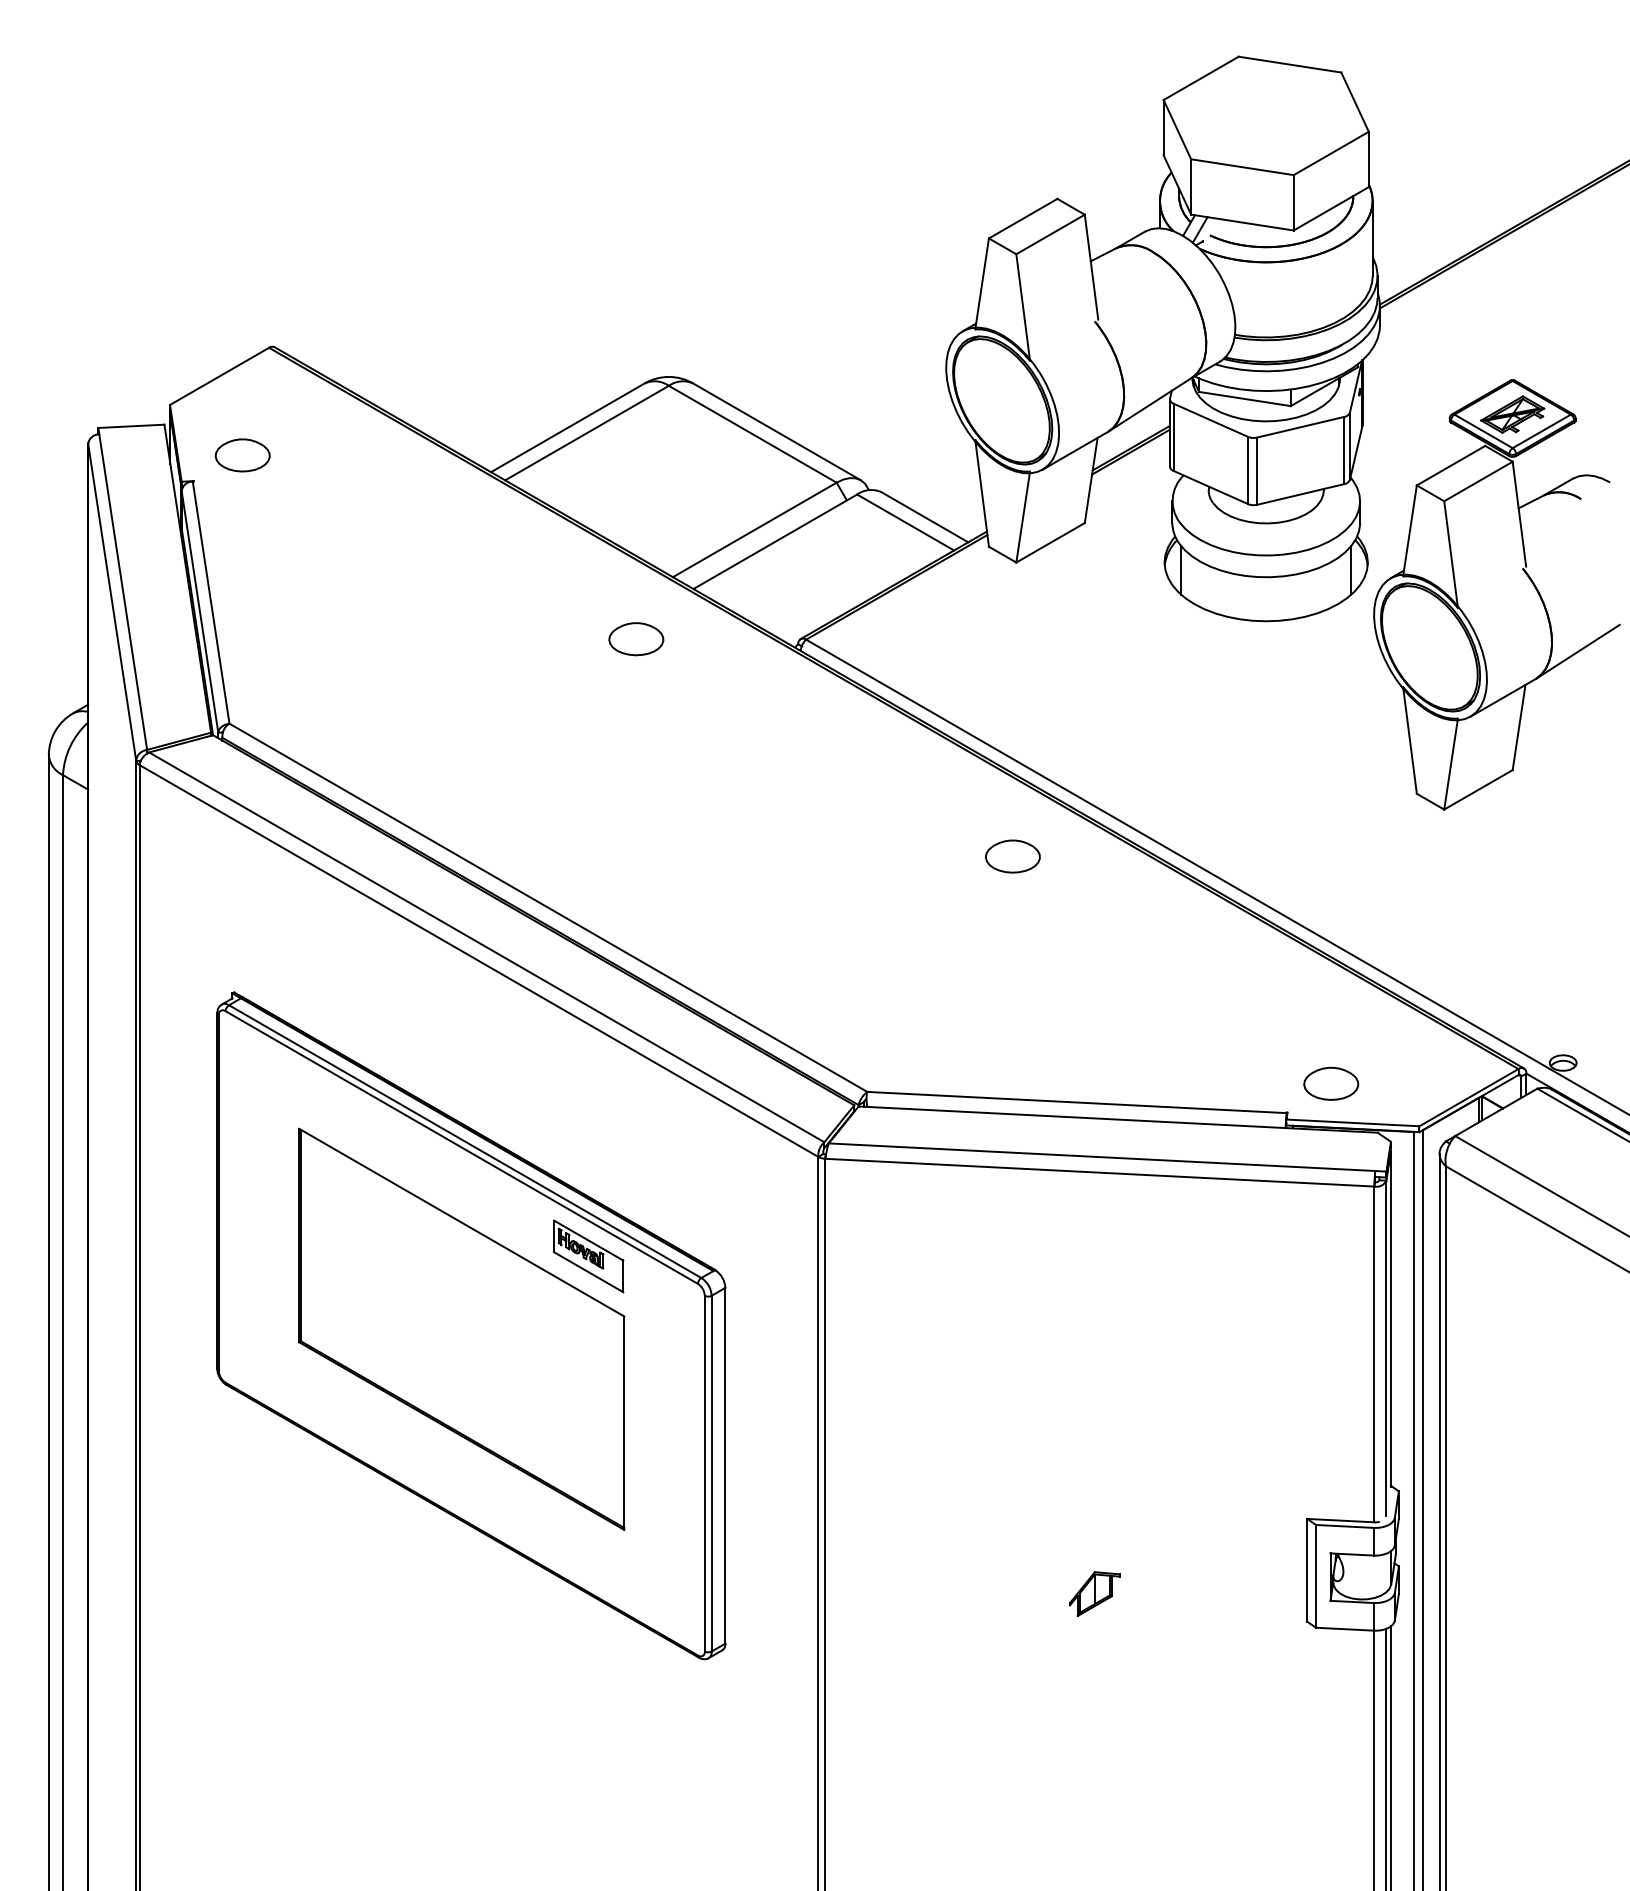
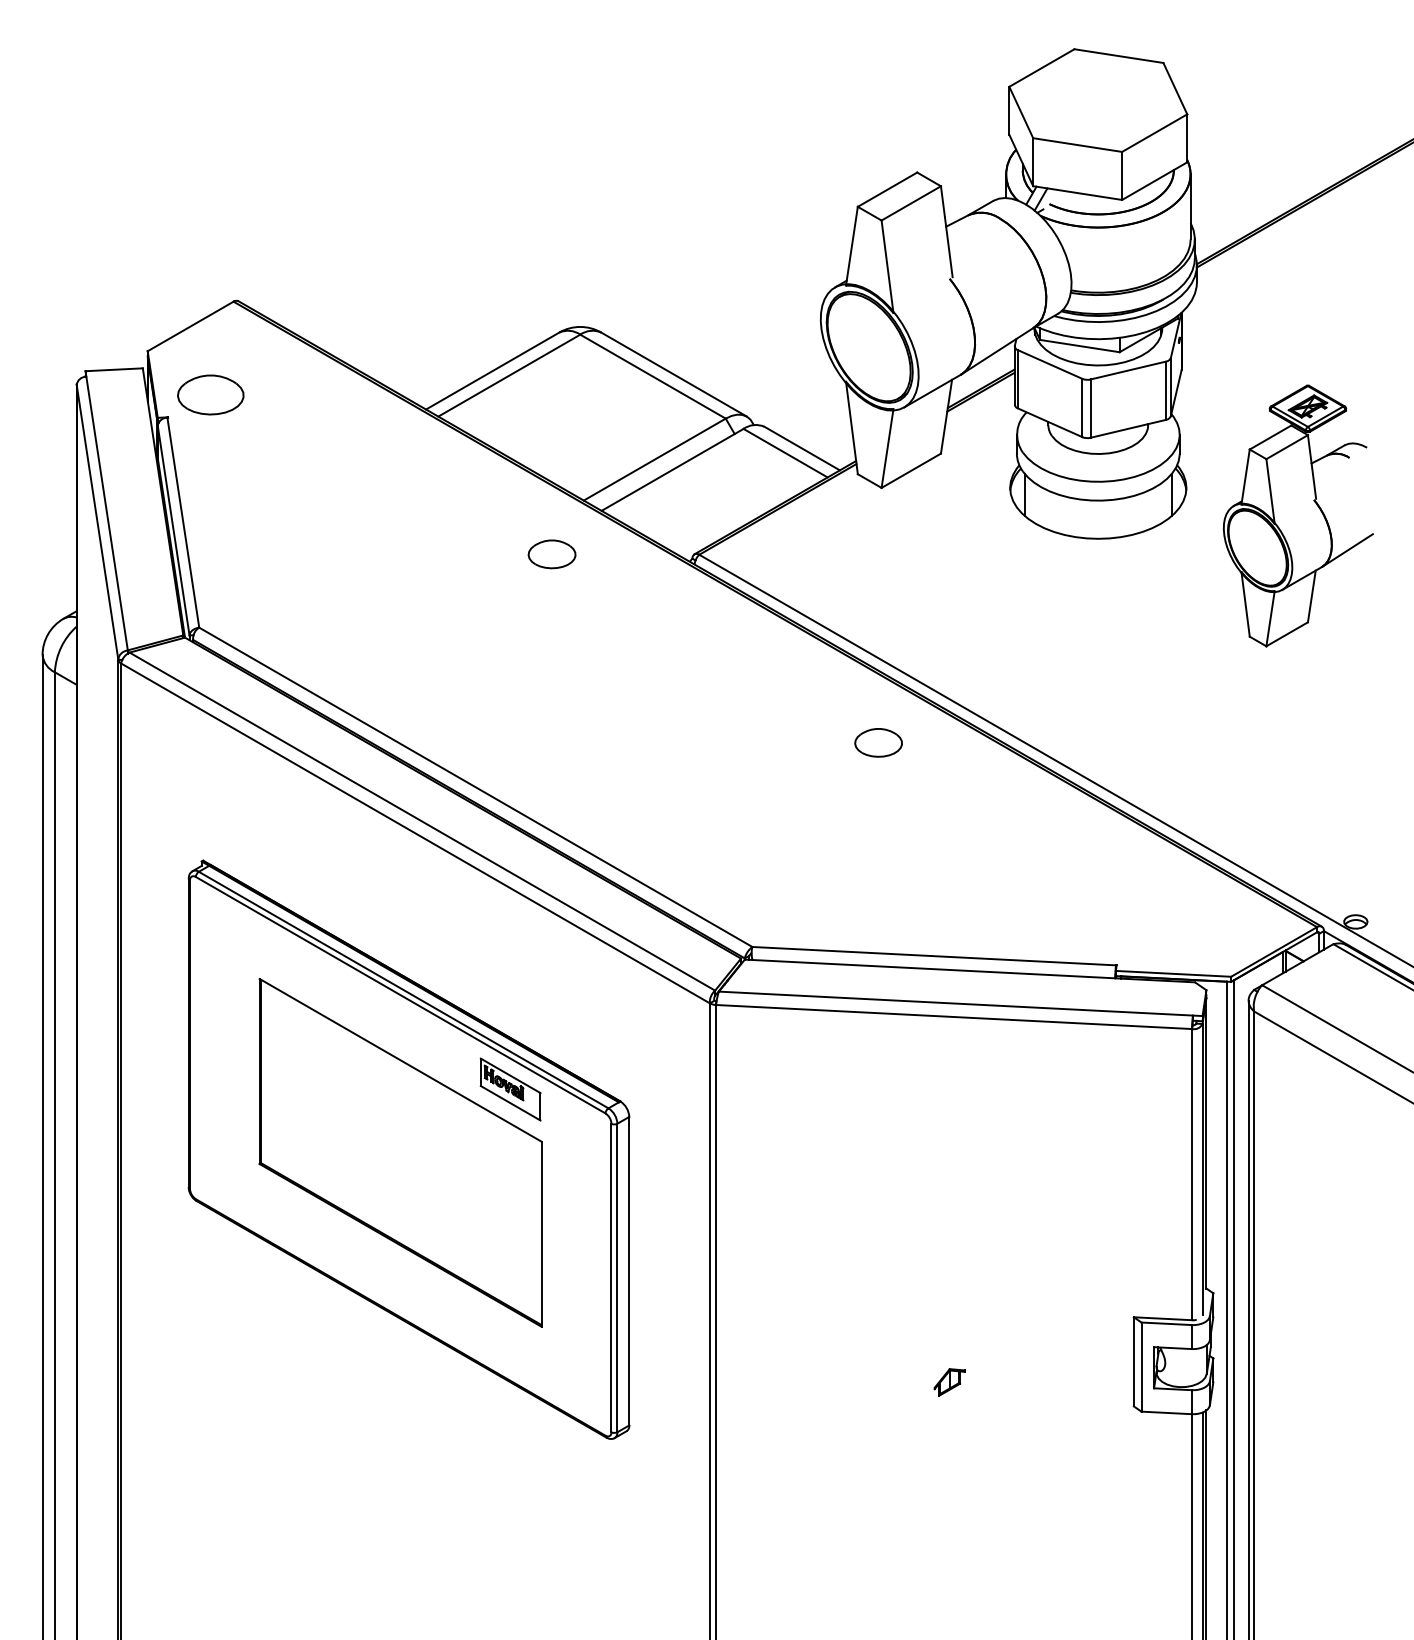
part: (242, 455) -> (210, 395), size x1.4
part: (1496, 594) -> (1297, 515), size x0.7
part: (1331, 1083) -> (1154, 939), removed
part: (1094, 1593) -> (949, 1381), size x0.7

